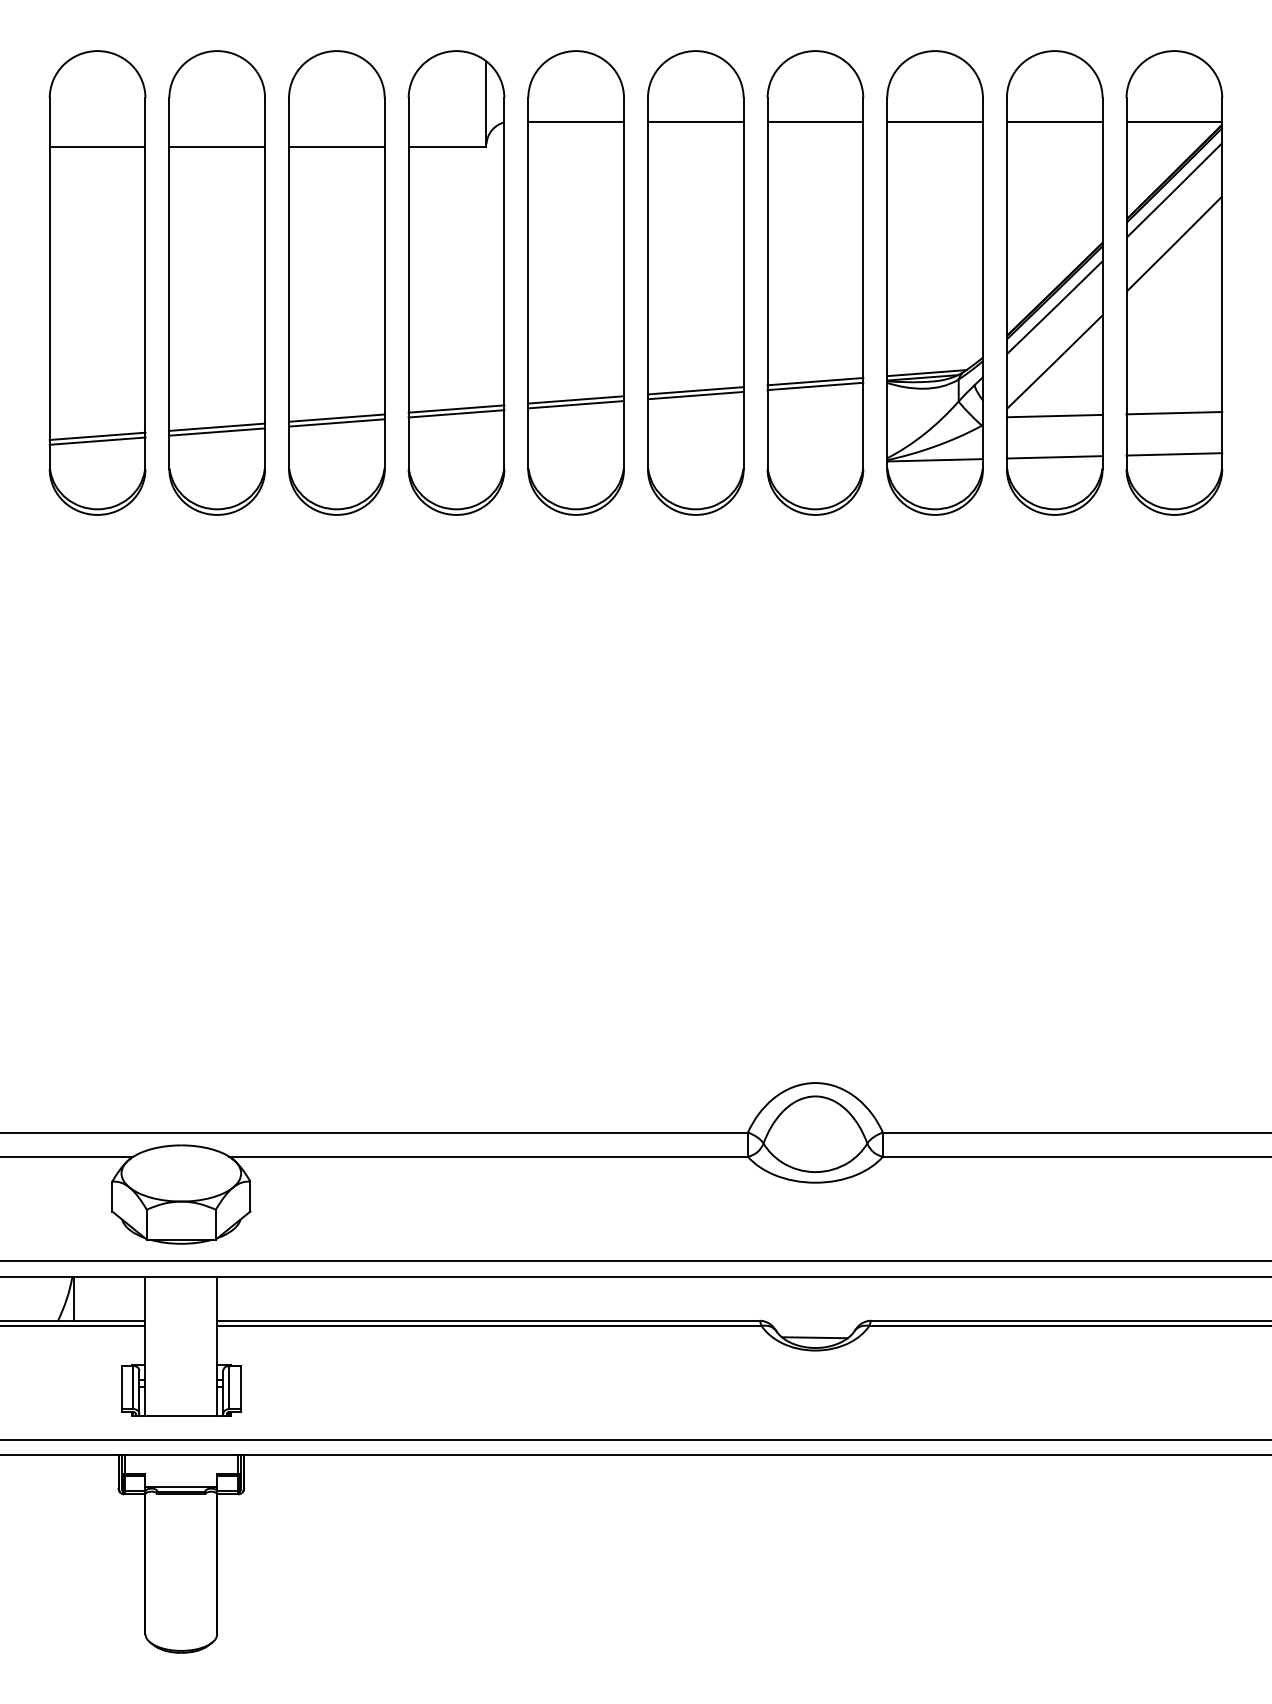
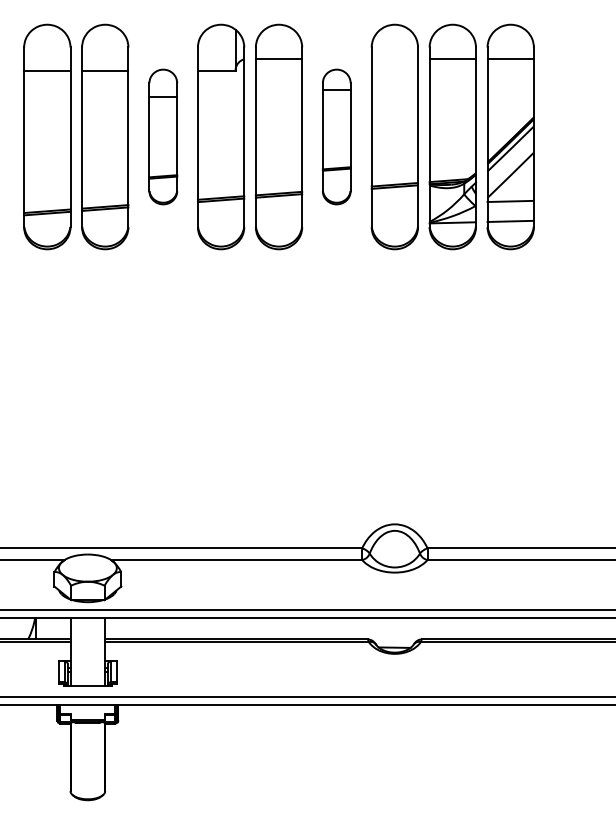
line: (814, 120) -> (394, 58), removed
part: (337, 281) -> (163, 136), size x0.6
part: (694, 281) -> (336, 136), size x0.6
part: (1174, 281) -> (568, 136), removed

